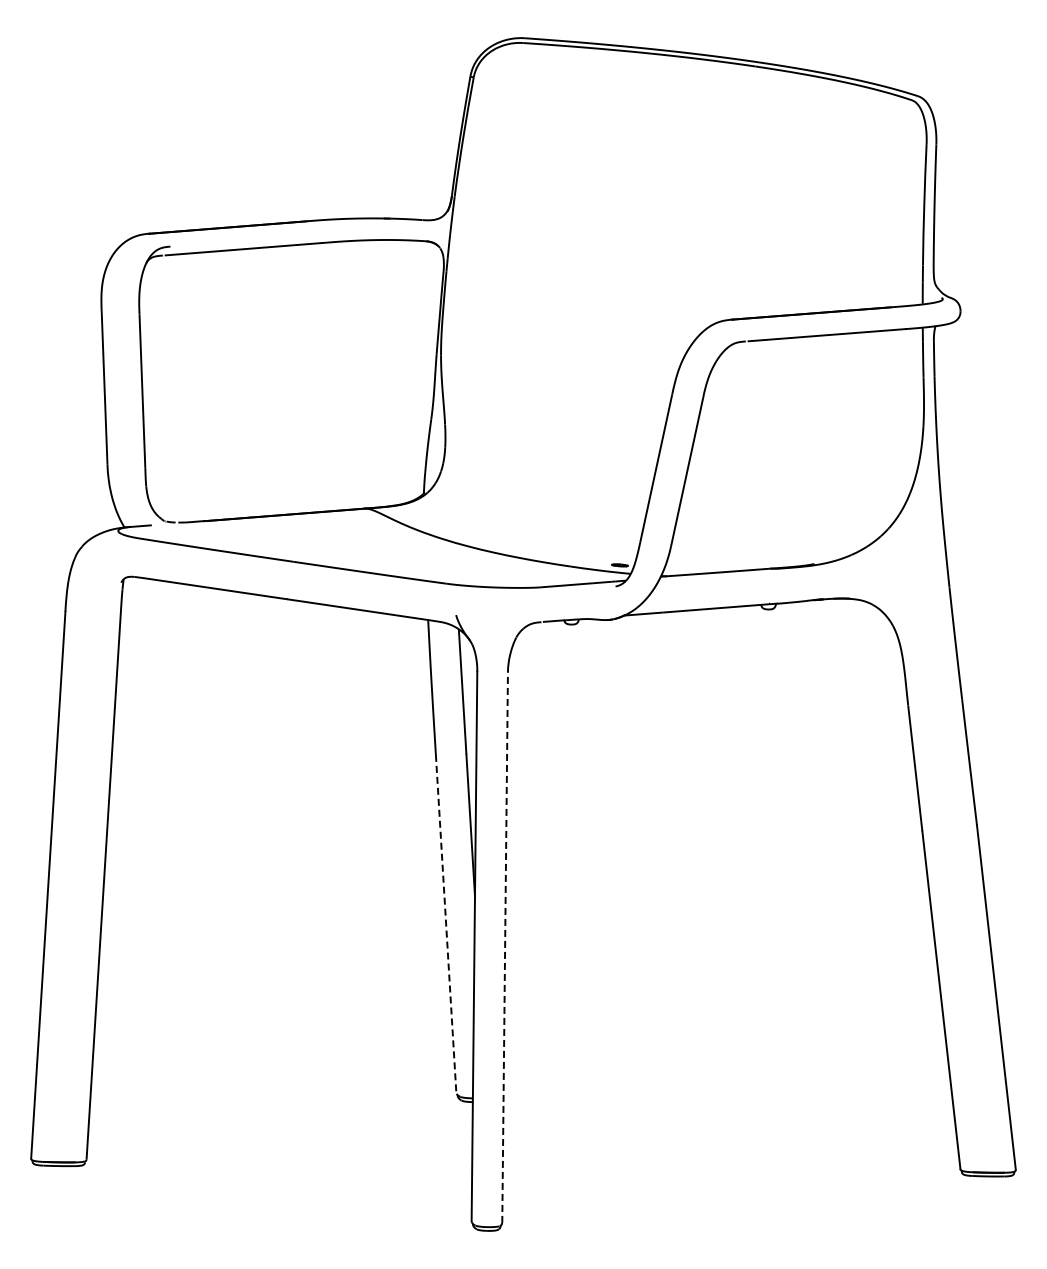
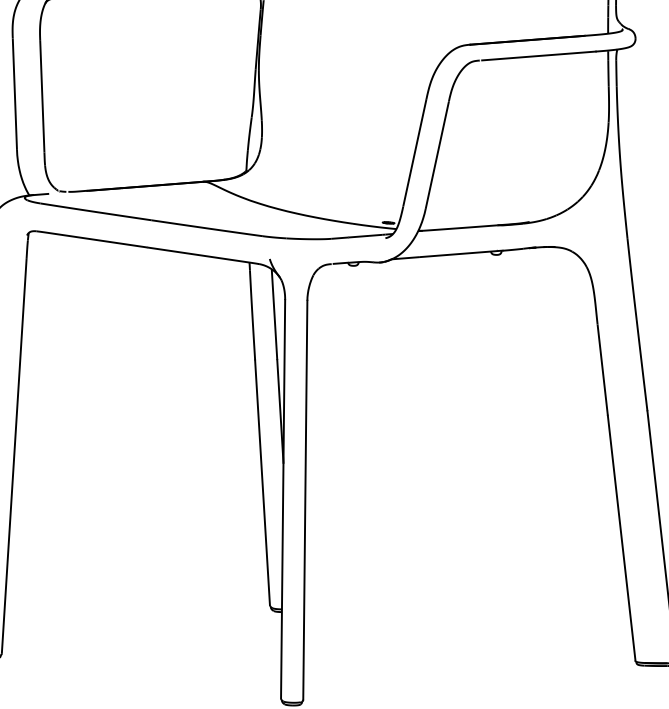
line: (446, 924) -> (262, 483), dashed -> solid
line: (505, 947) -> (305, 499), dashed -> solid

